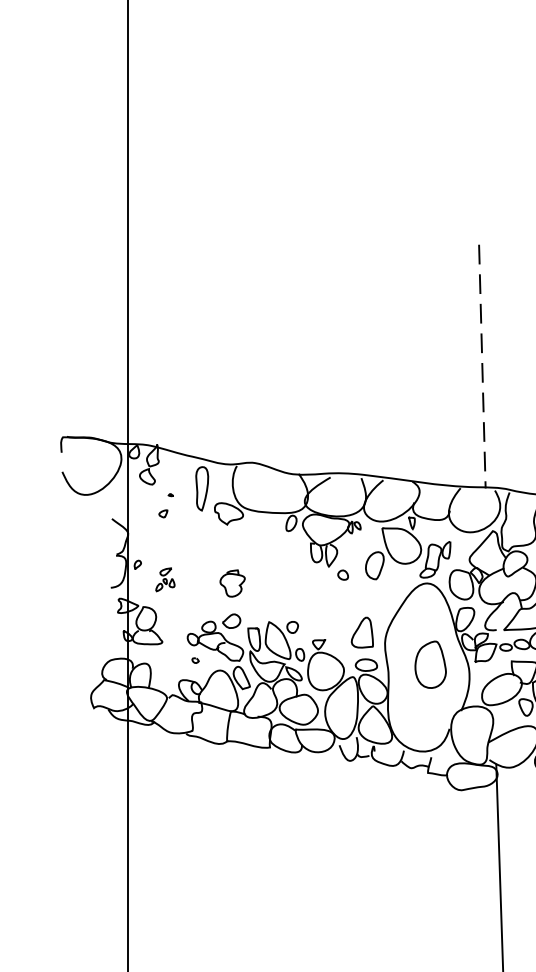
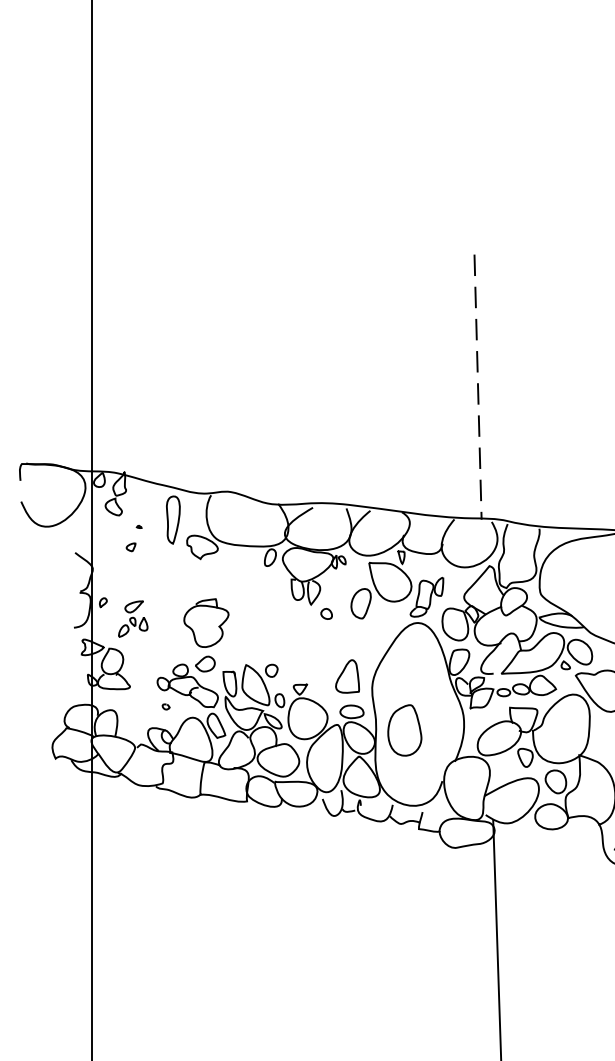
part: (165, 579) -> (133, 618), size x1.43
part: (232, 582) -> (206, 622), size x1.67
part: (430, 664) -> (404, 730), moved

